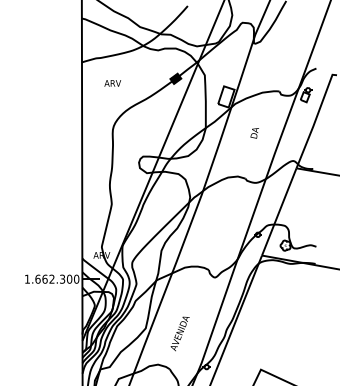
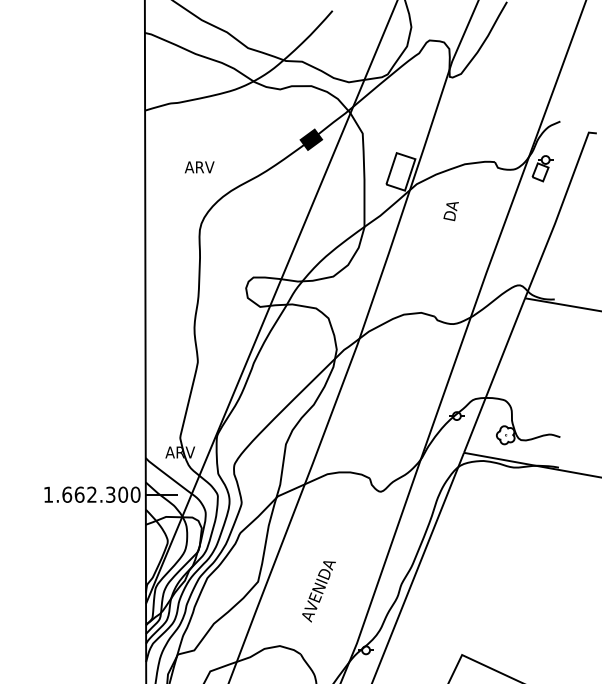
text: (112, 83) -> (199, 167), moved
text: (254, 133) -> (450, 211), moved

